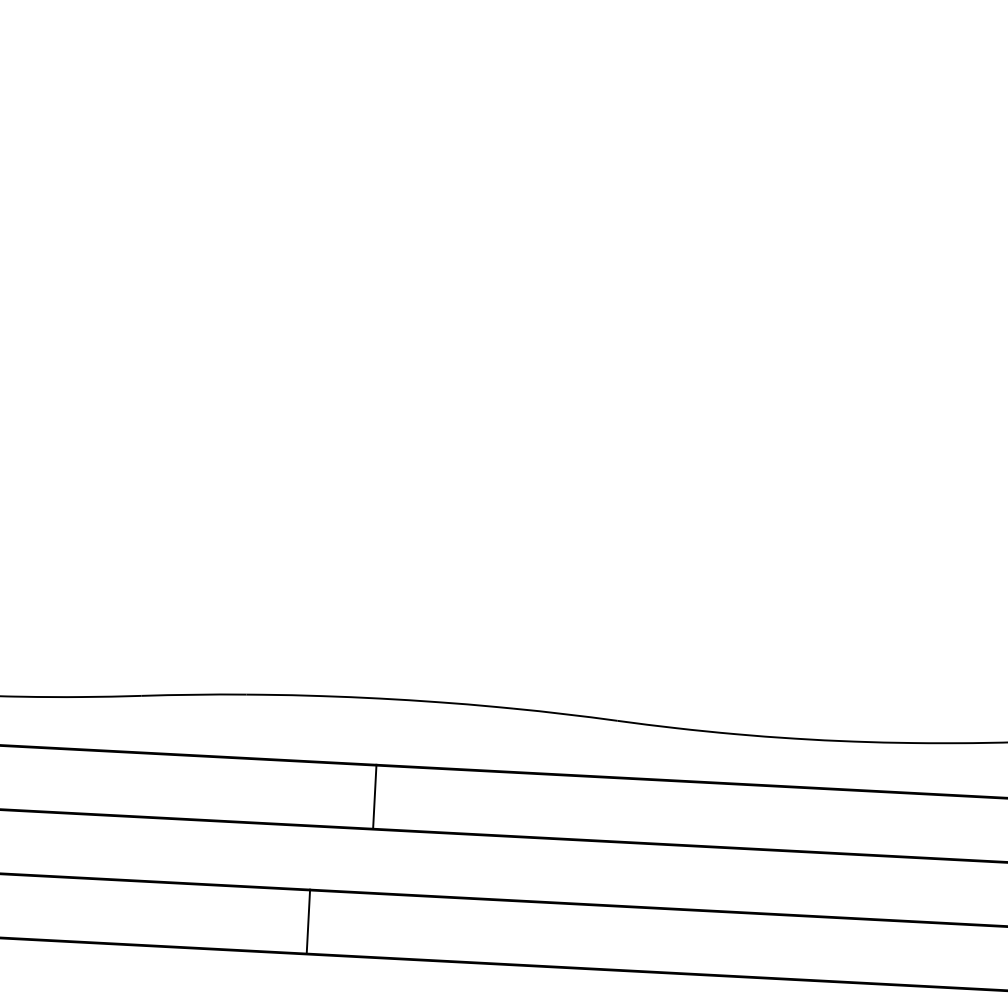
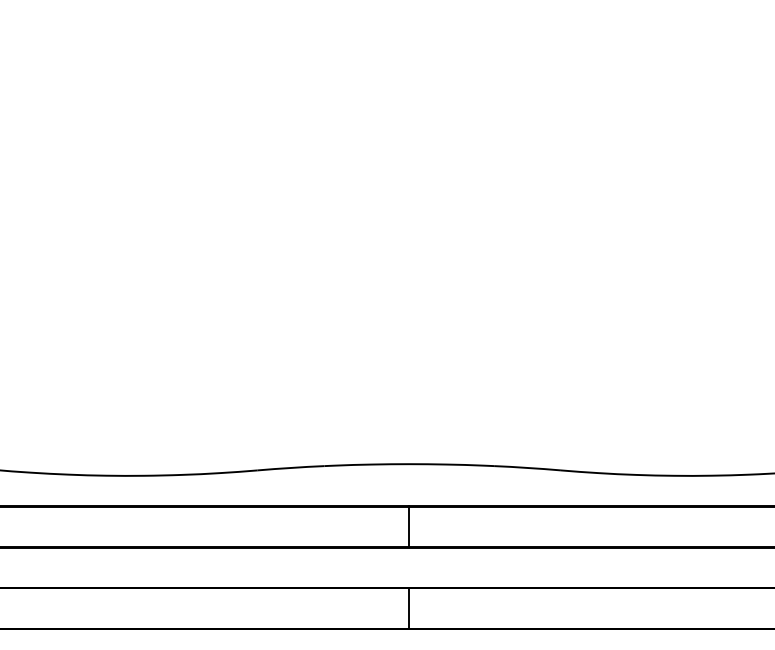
line: (308, 920) -> (409, 607), moved

